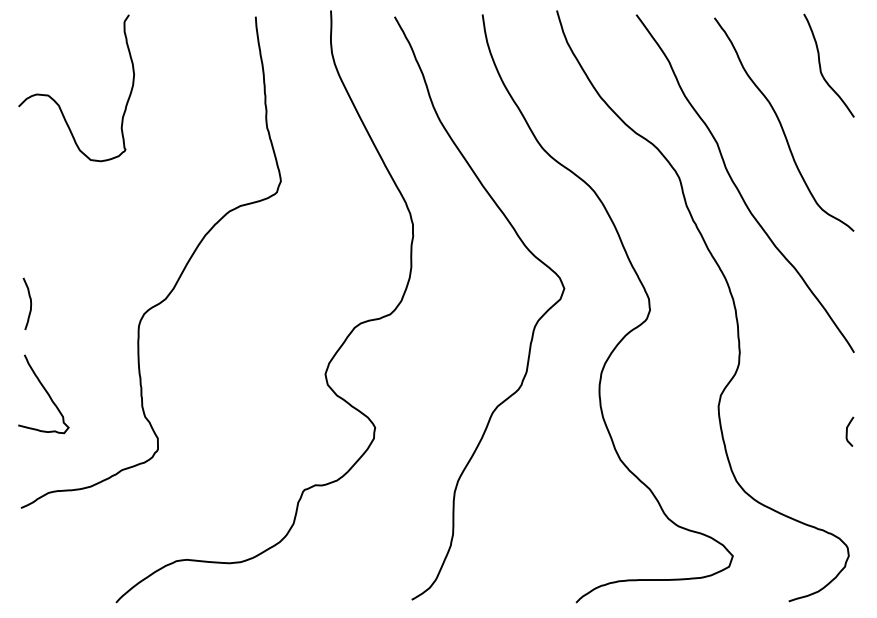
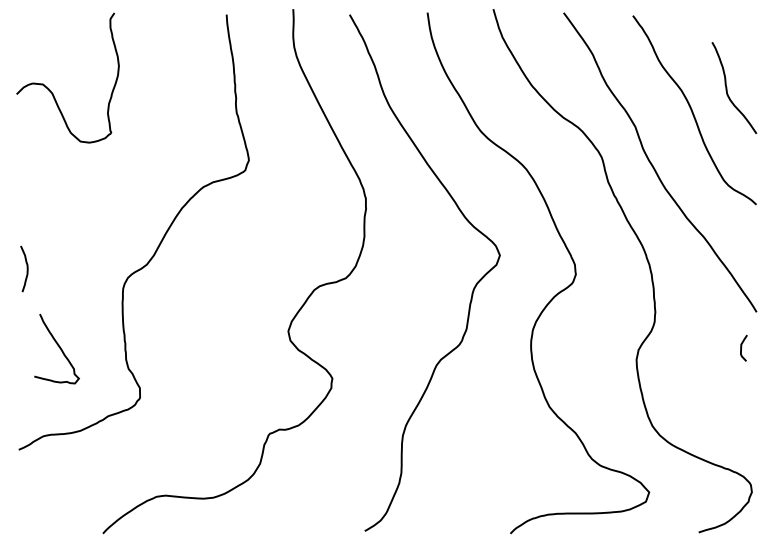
curve: (821, 65) -> (727, 87), moved
curve: (45, 392) -> (58, 347), moved
curve: (848, 430) -> (742, 347), moved

